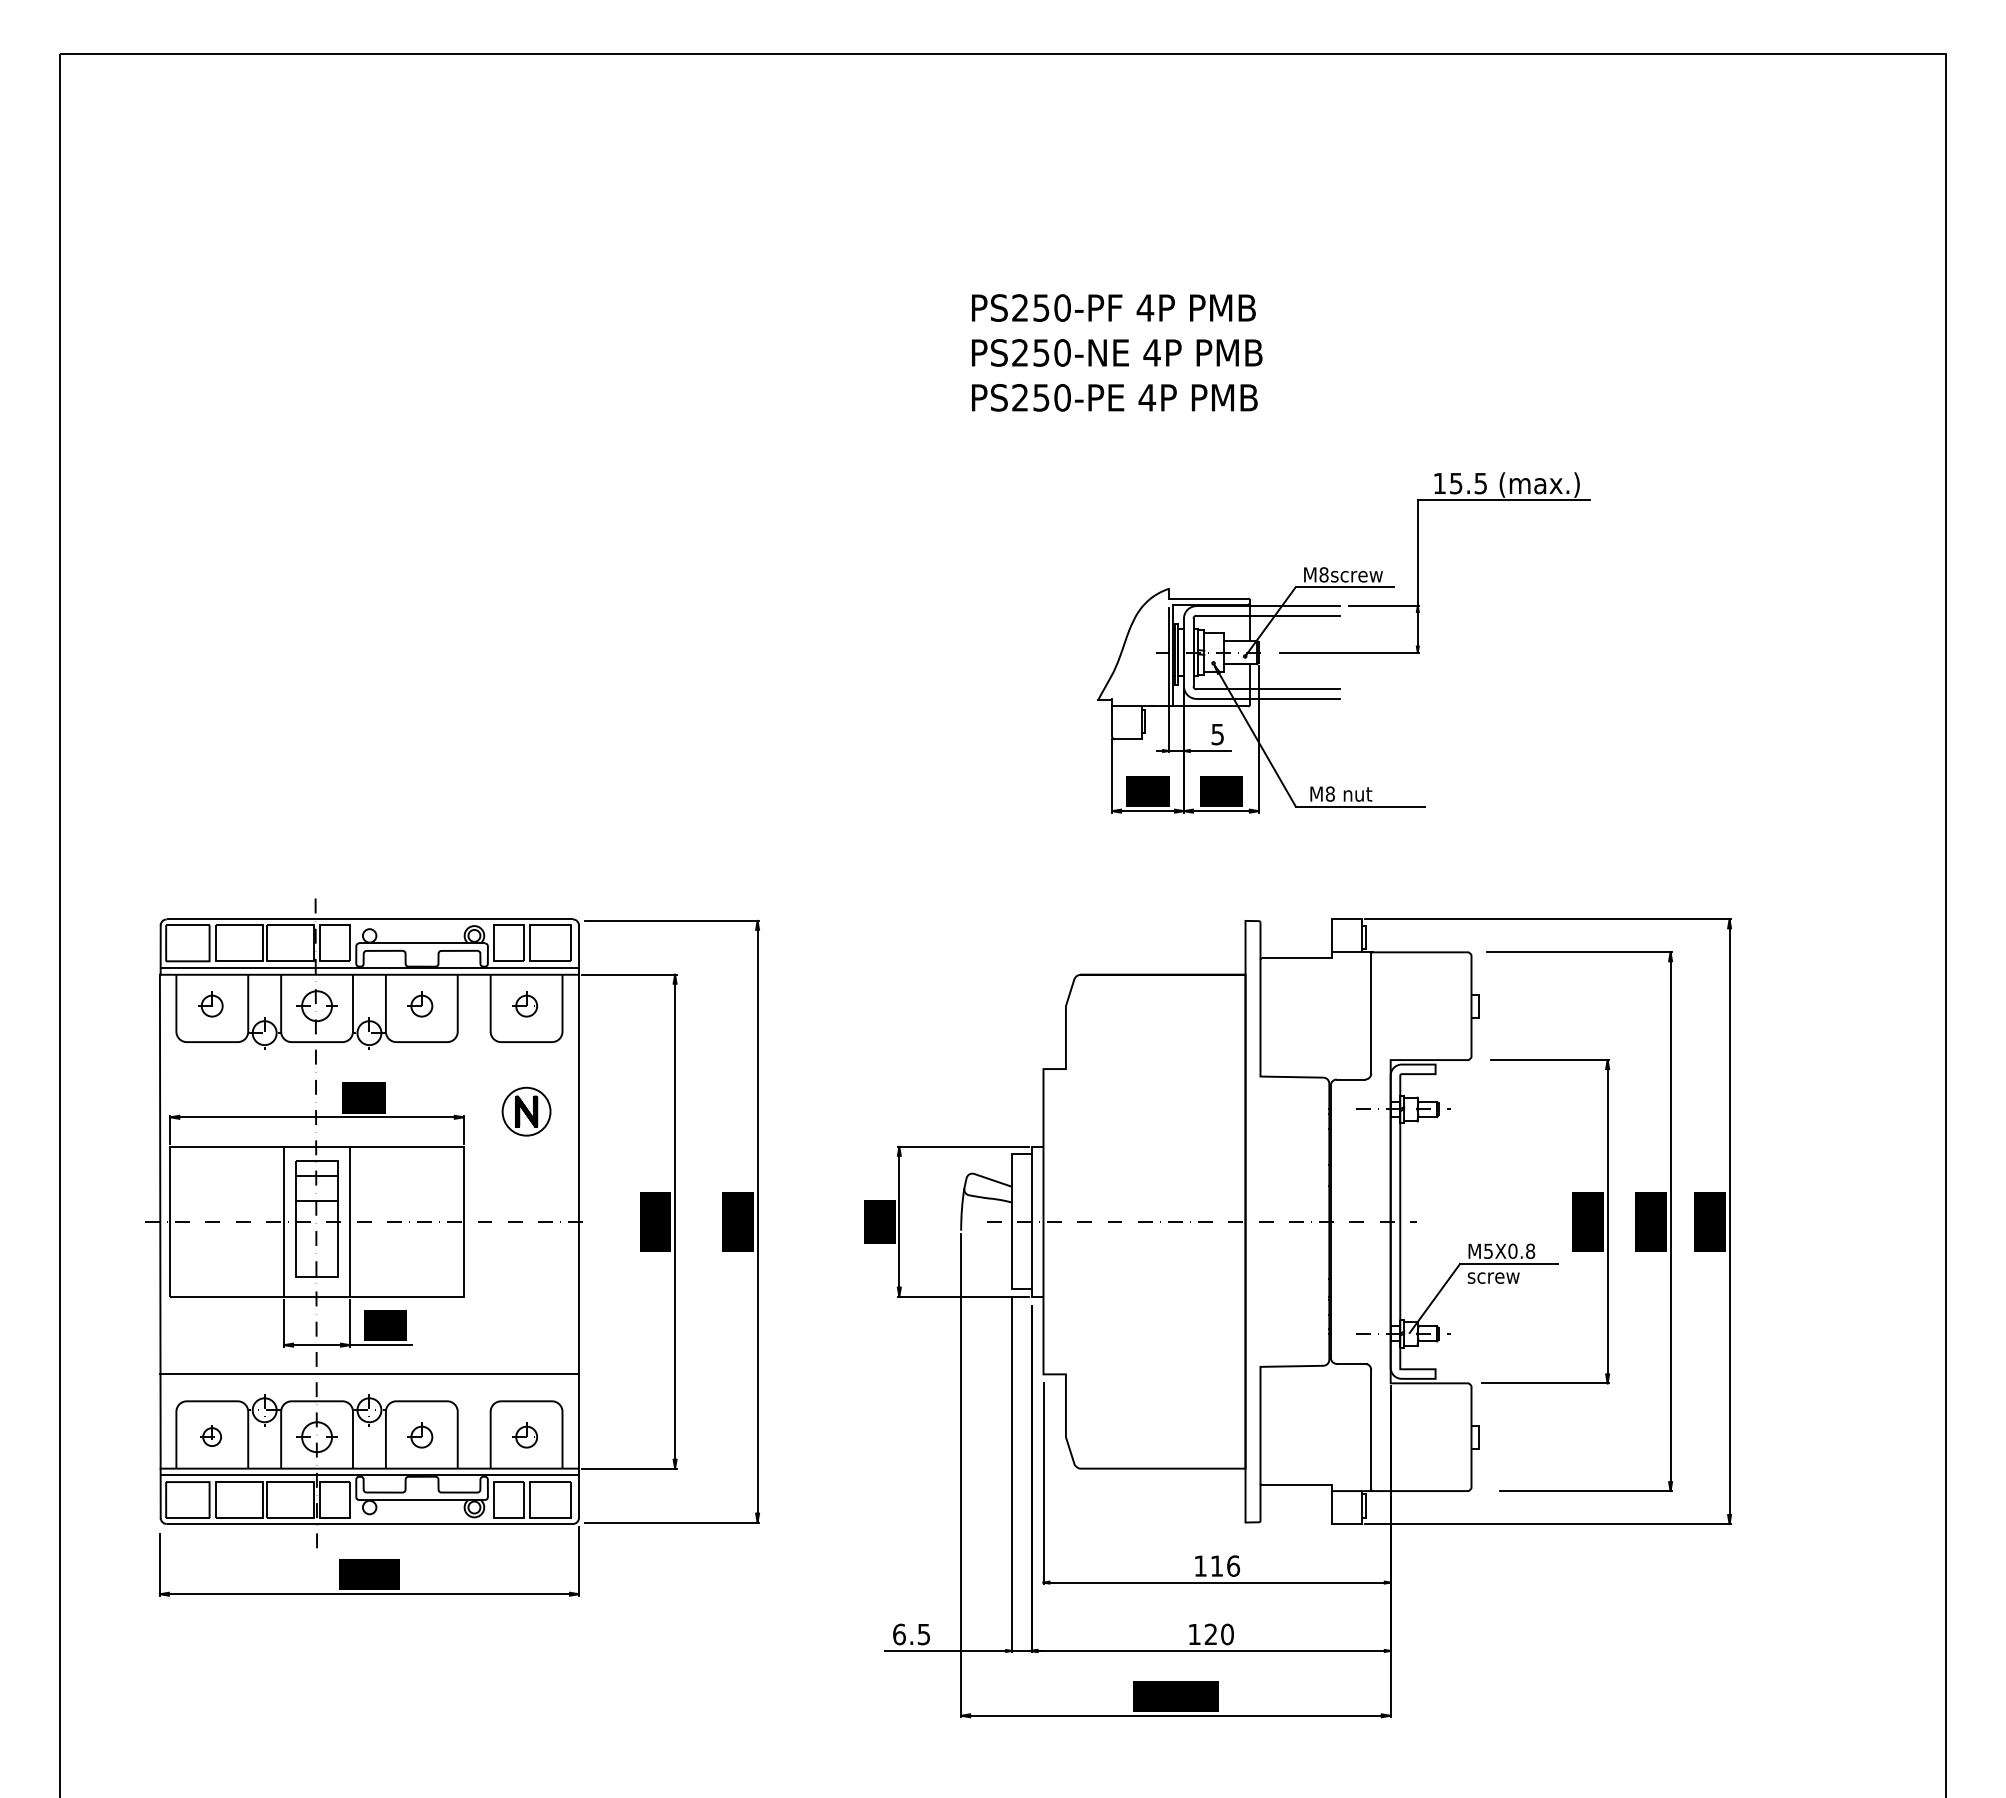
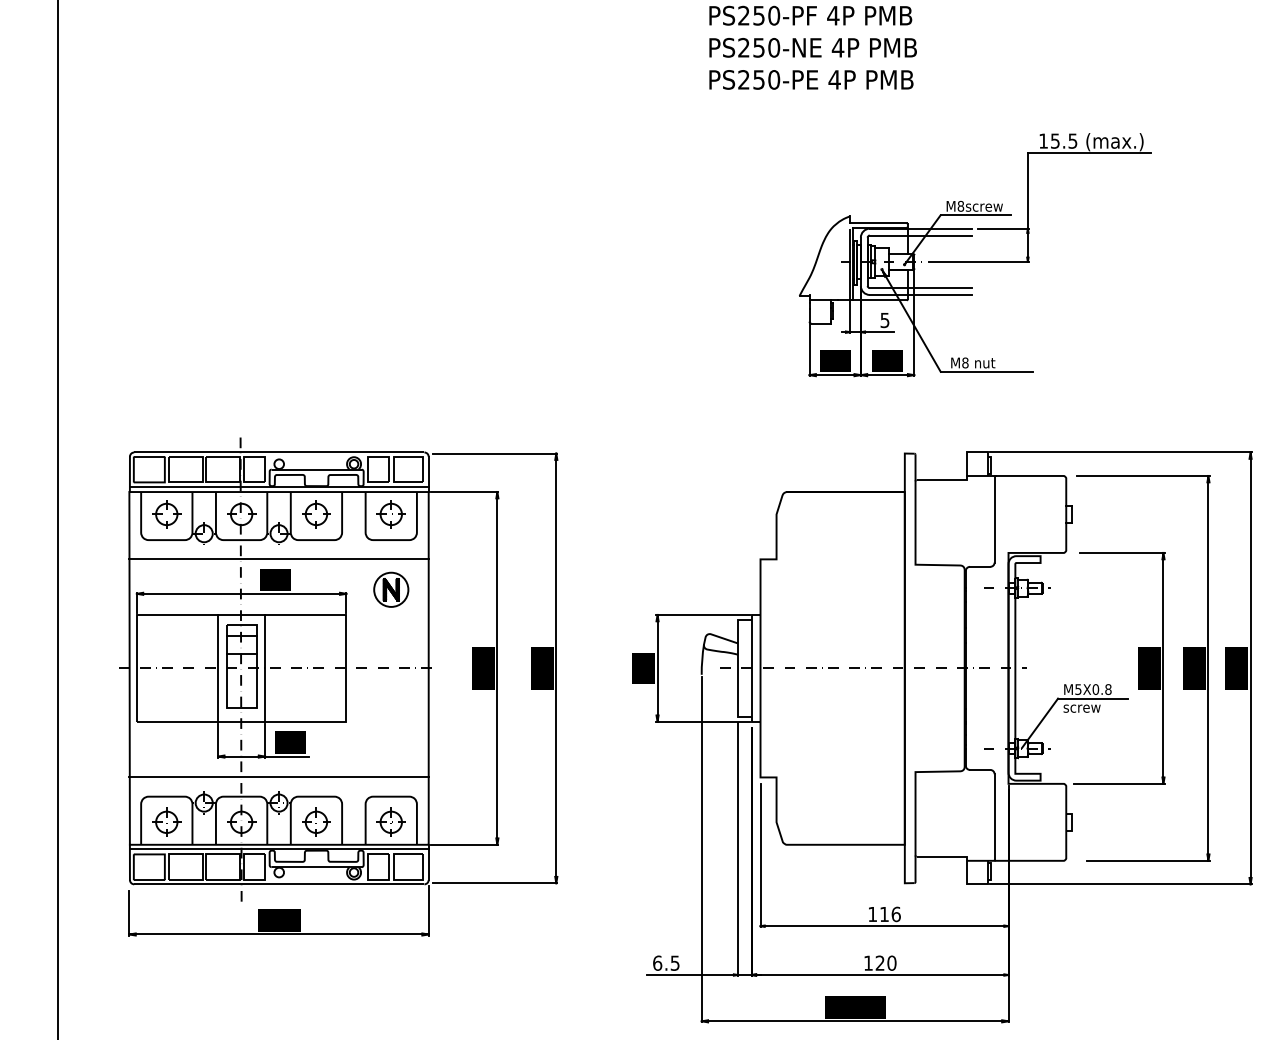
part: (211, 1005) -> (166, 513), size x1.43
part: (421, 1005) -> (316, 513), size x1.43
part: (526, 1005) -> (391, 513), size x1.43
line: (368, 1069) -> (278, 559), added
part: (211, 1436) -> (166, 821), size x1.67
part: (421, 1436) -> (316, 821), size x1.43
part: (526, 1436) -> (391, 821), size x1.43

